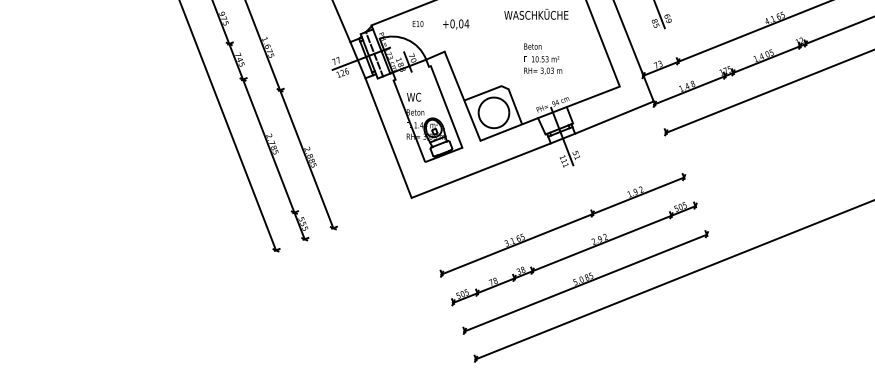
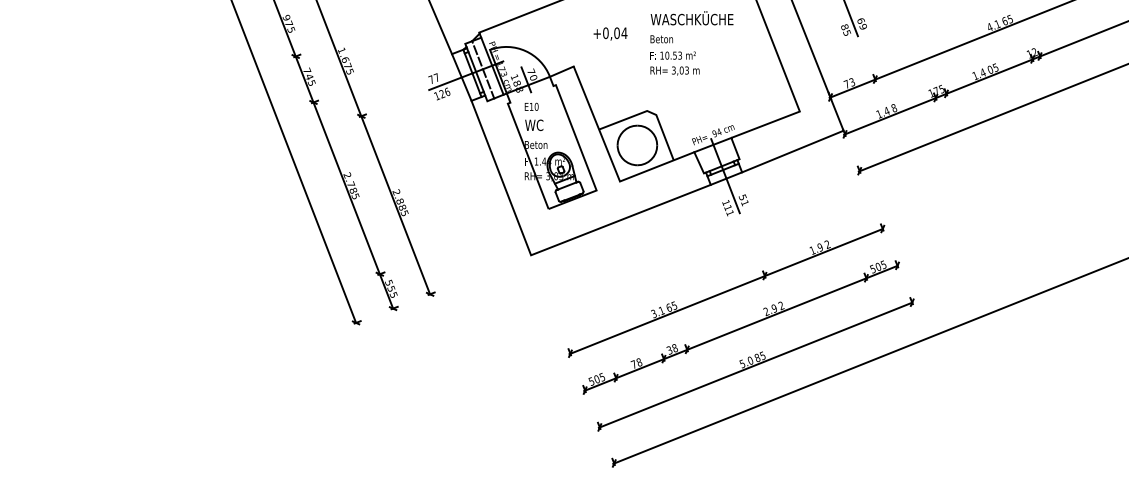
text: (417, 23) -> (530, 106), moved
text: (456, 24) -> (610, 33), moved
text: (543, 58) -> (675, 54), moved

